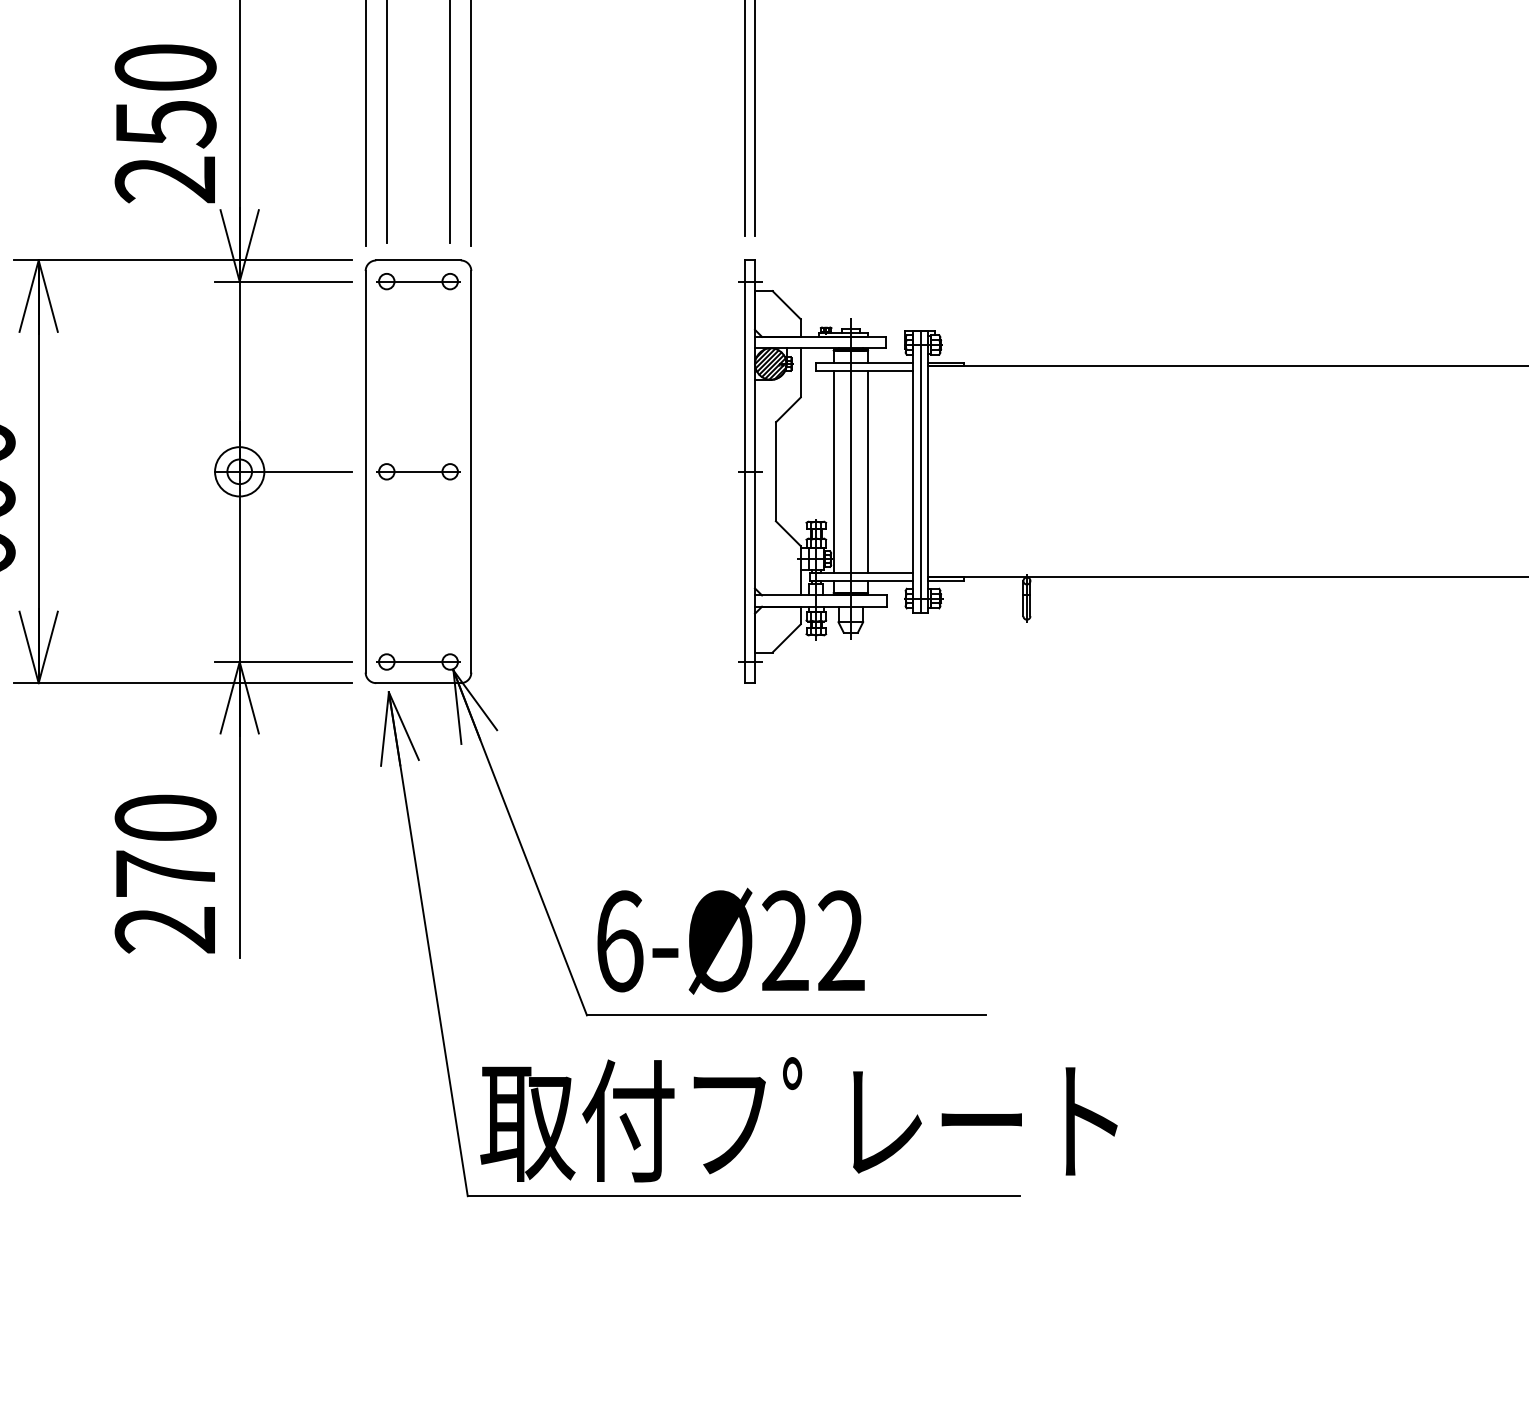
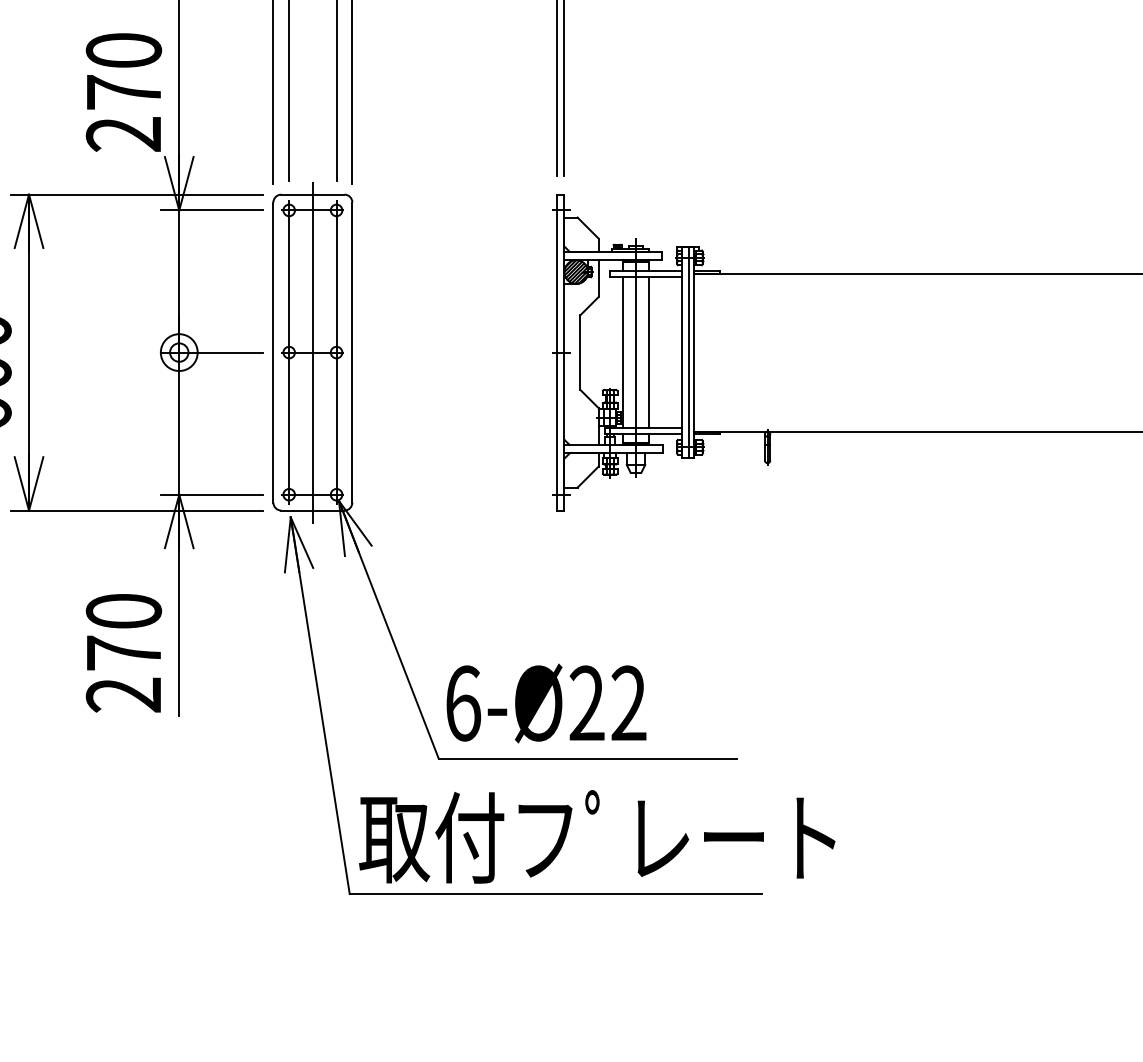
text: (166, 124) -> (124, 93), 250 -> 270
line: (386, 471) -> (288, 352), added
line: (450, 471) -> (336, 352), added
line: (418, 472) -> (312, 353), added

